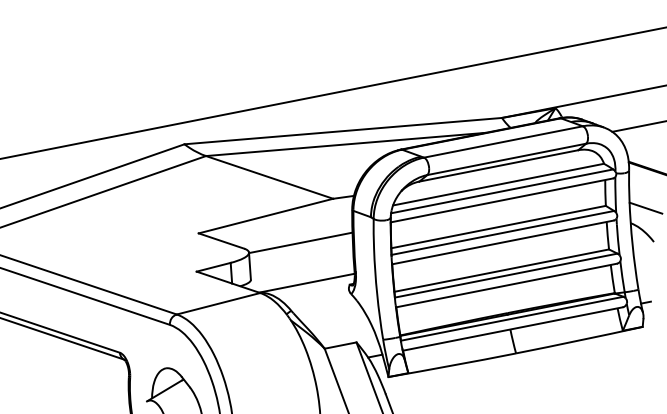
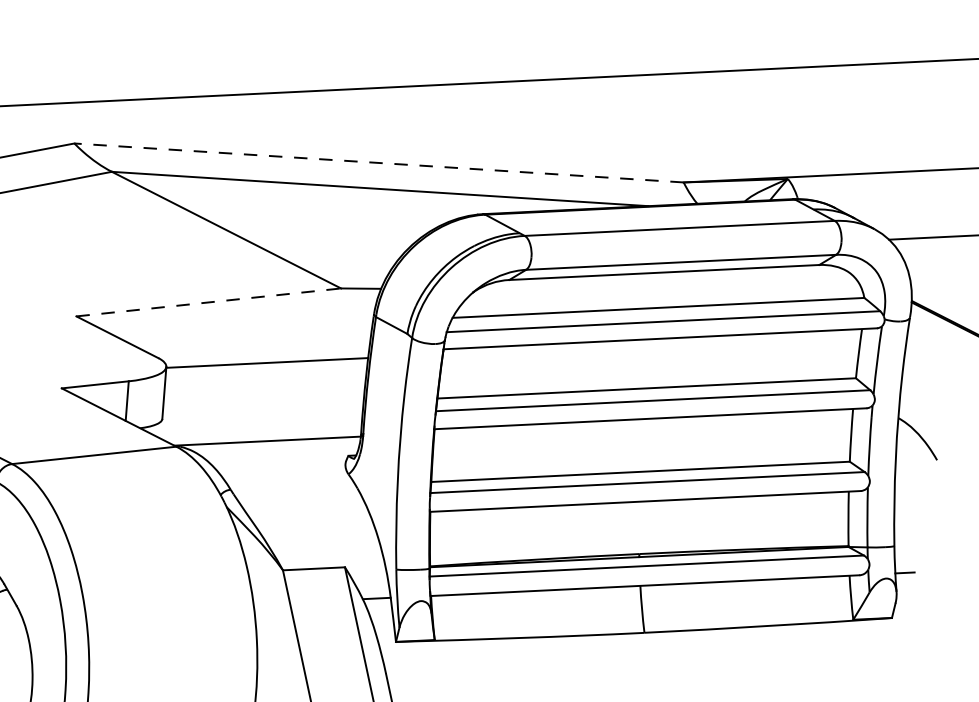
line: (342, 131) -> (377, 163), solid -> dashed
line: (645, 207) -> (930, 392), removed
line: (266, 215) -> (209, 301), solid -> dashed

